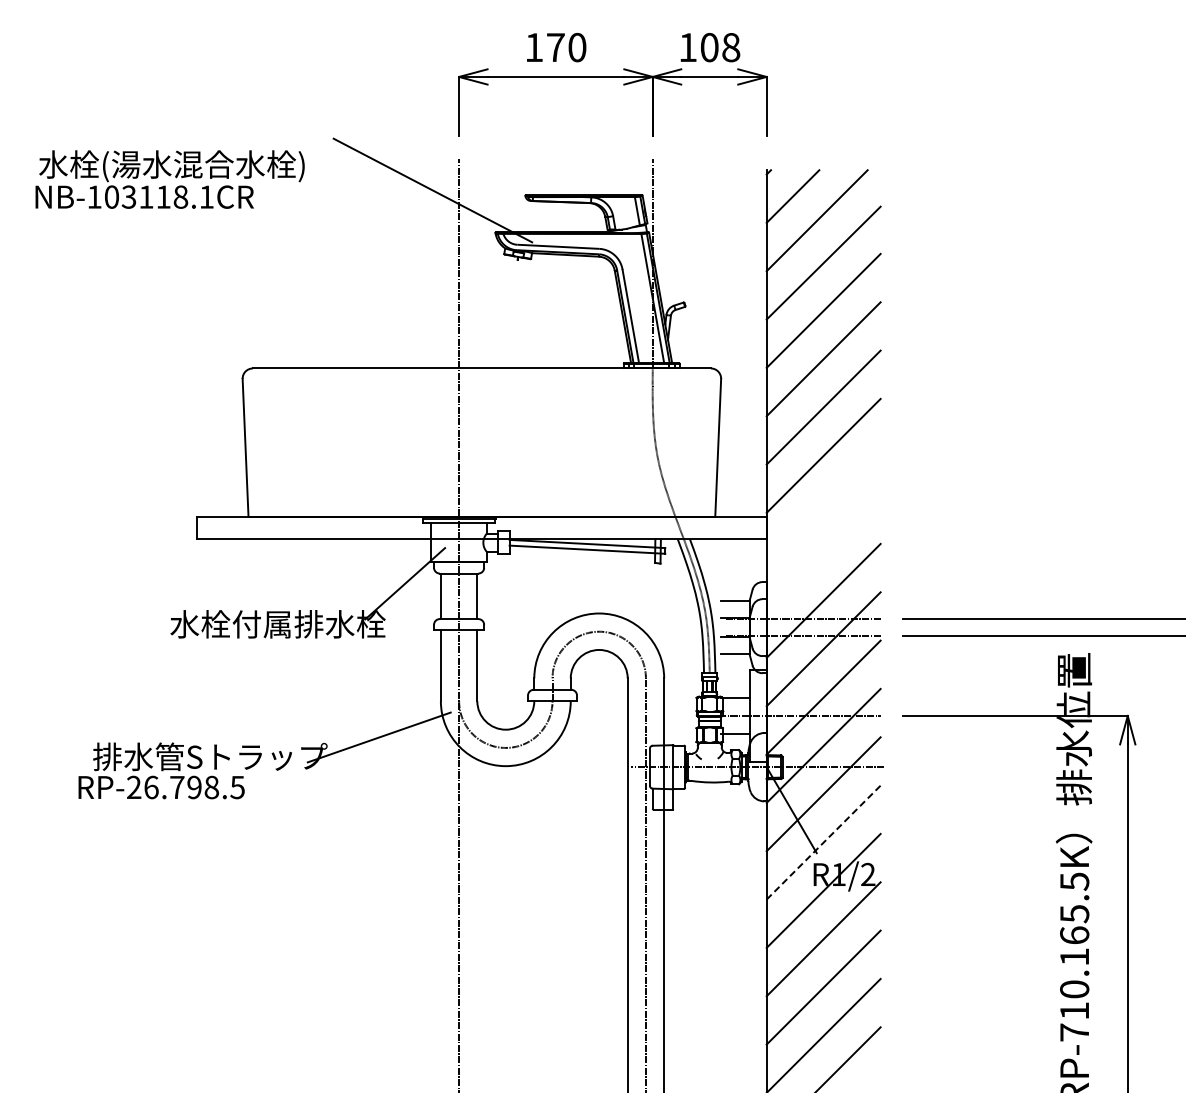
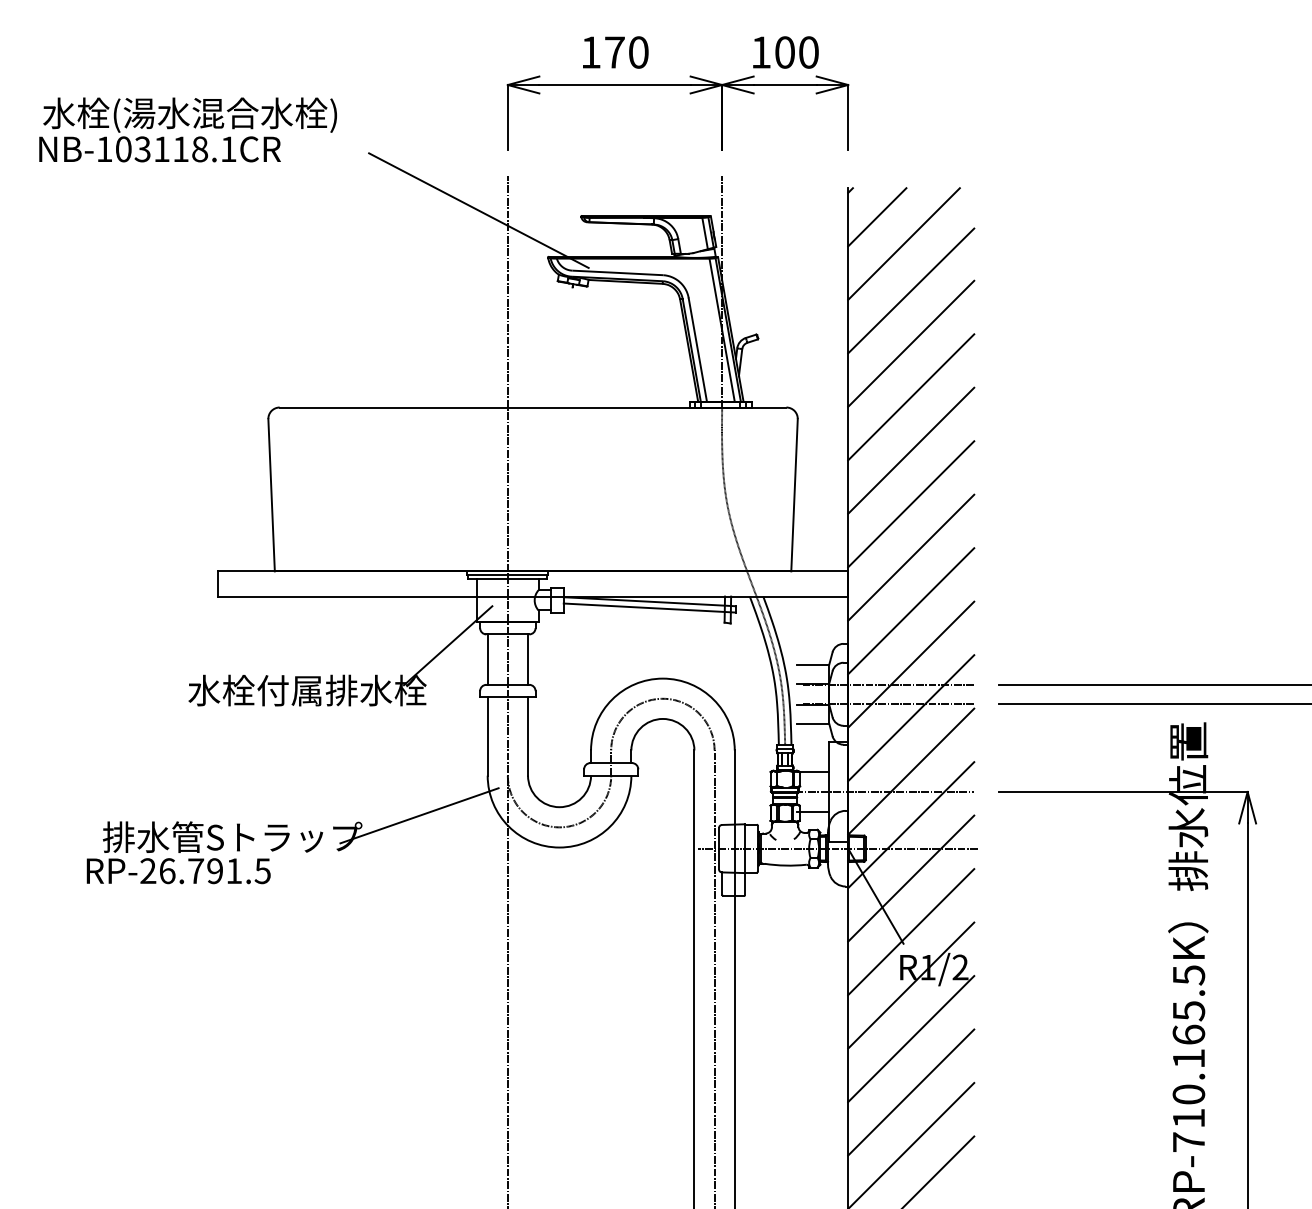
text: (731, 47) -> (809, 52), 108 -> 100
text: (169, 179) -> (187, 129), moved
line: (823, 504) -> (911, 558), added
line: (823, 552) -> (911, 611), added
text: (211, 787) -> (233, 871), RP-26.798.5 -> RP-26.791.5
line: (823, 842) -> (911, 931), dashed -> solid

